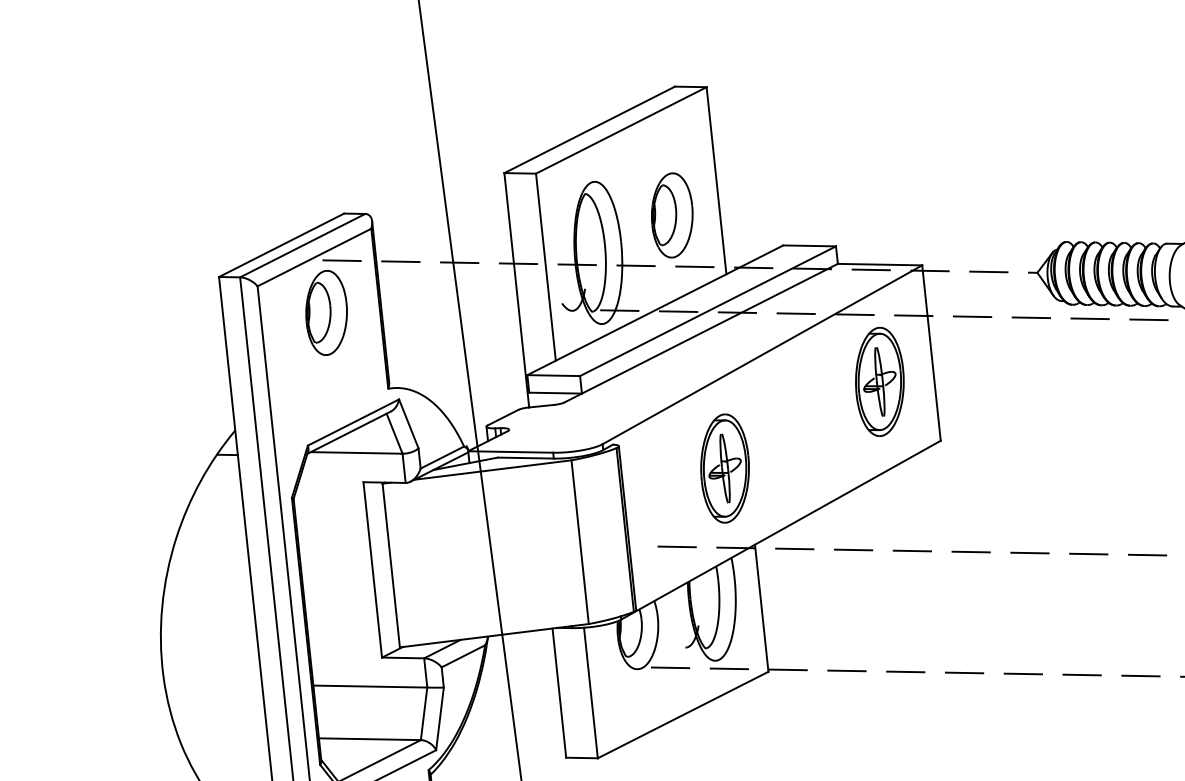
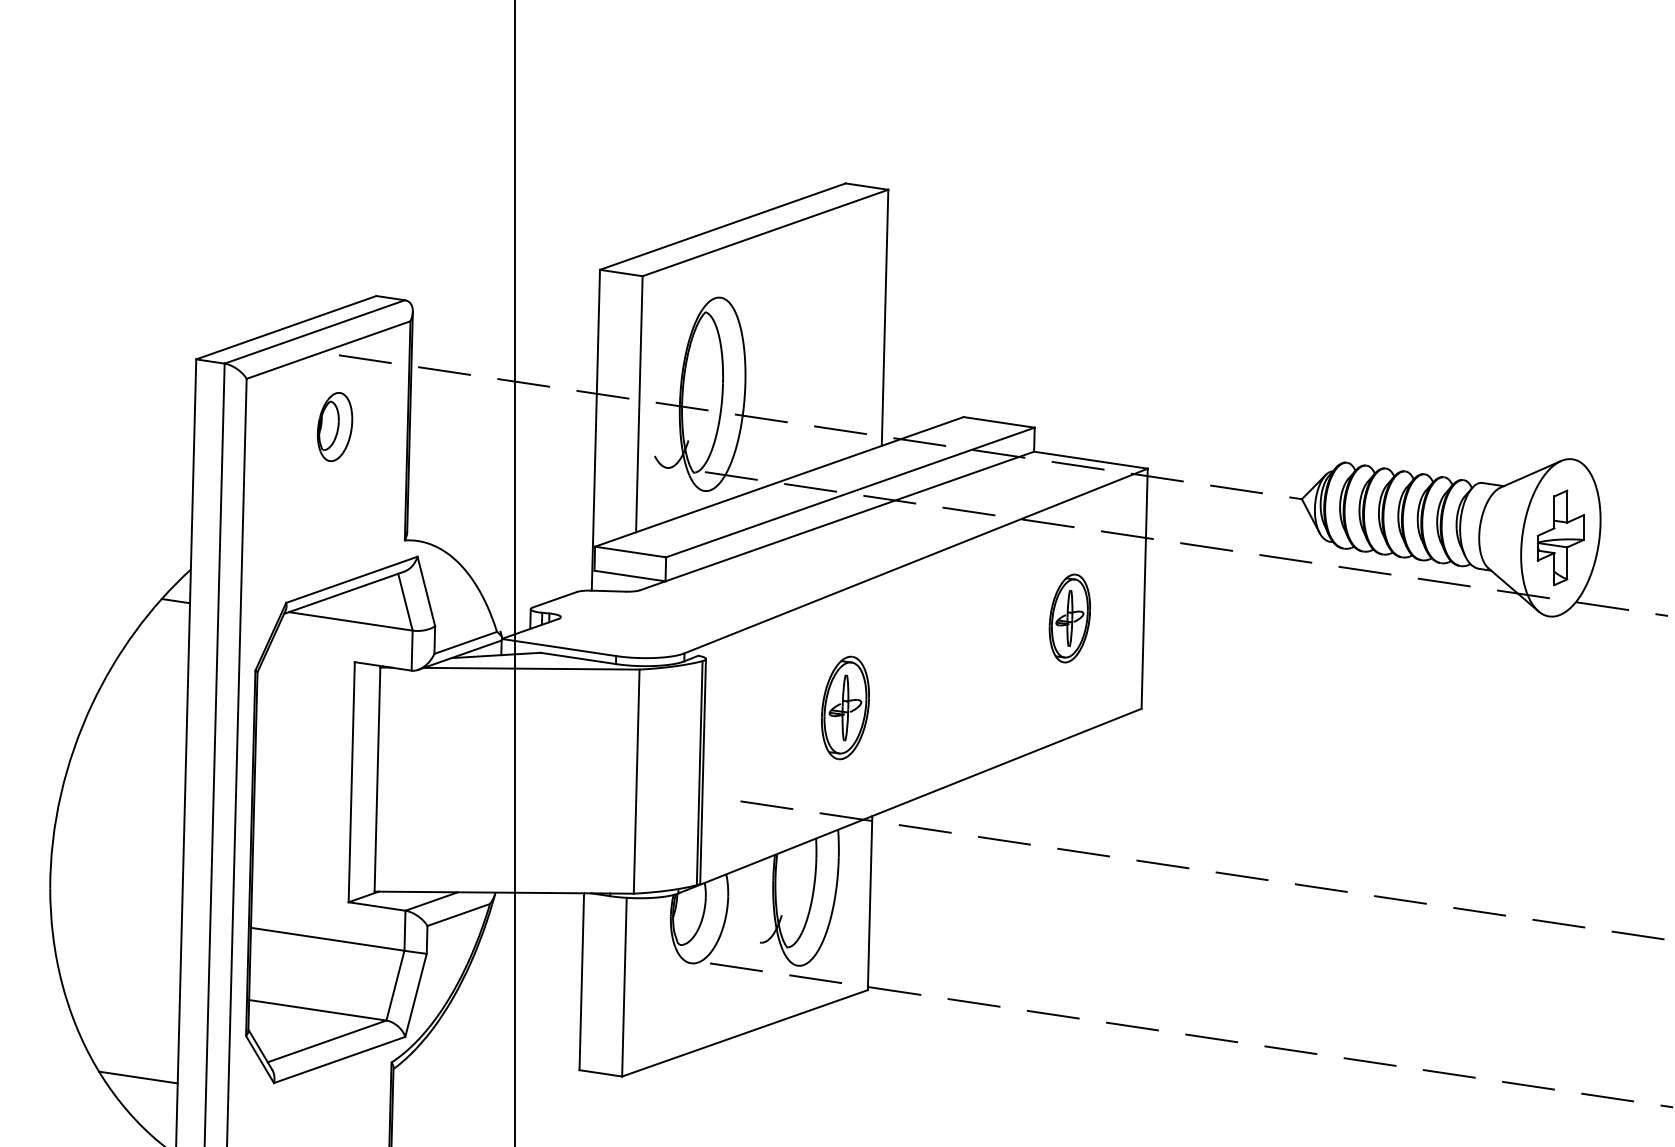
part: (671, 215) -> (818, 356), removed
part: (326, 312) -> (334, 426), size x0.6
part: (879, 381) -> (1069, 618), size x0.6
part: (725, 468) -> (845, 707), size x0.7

